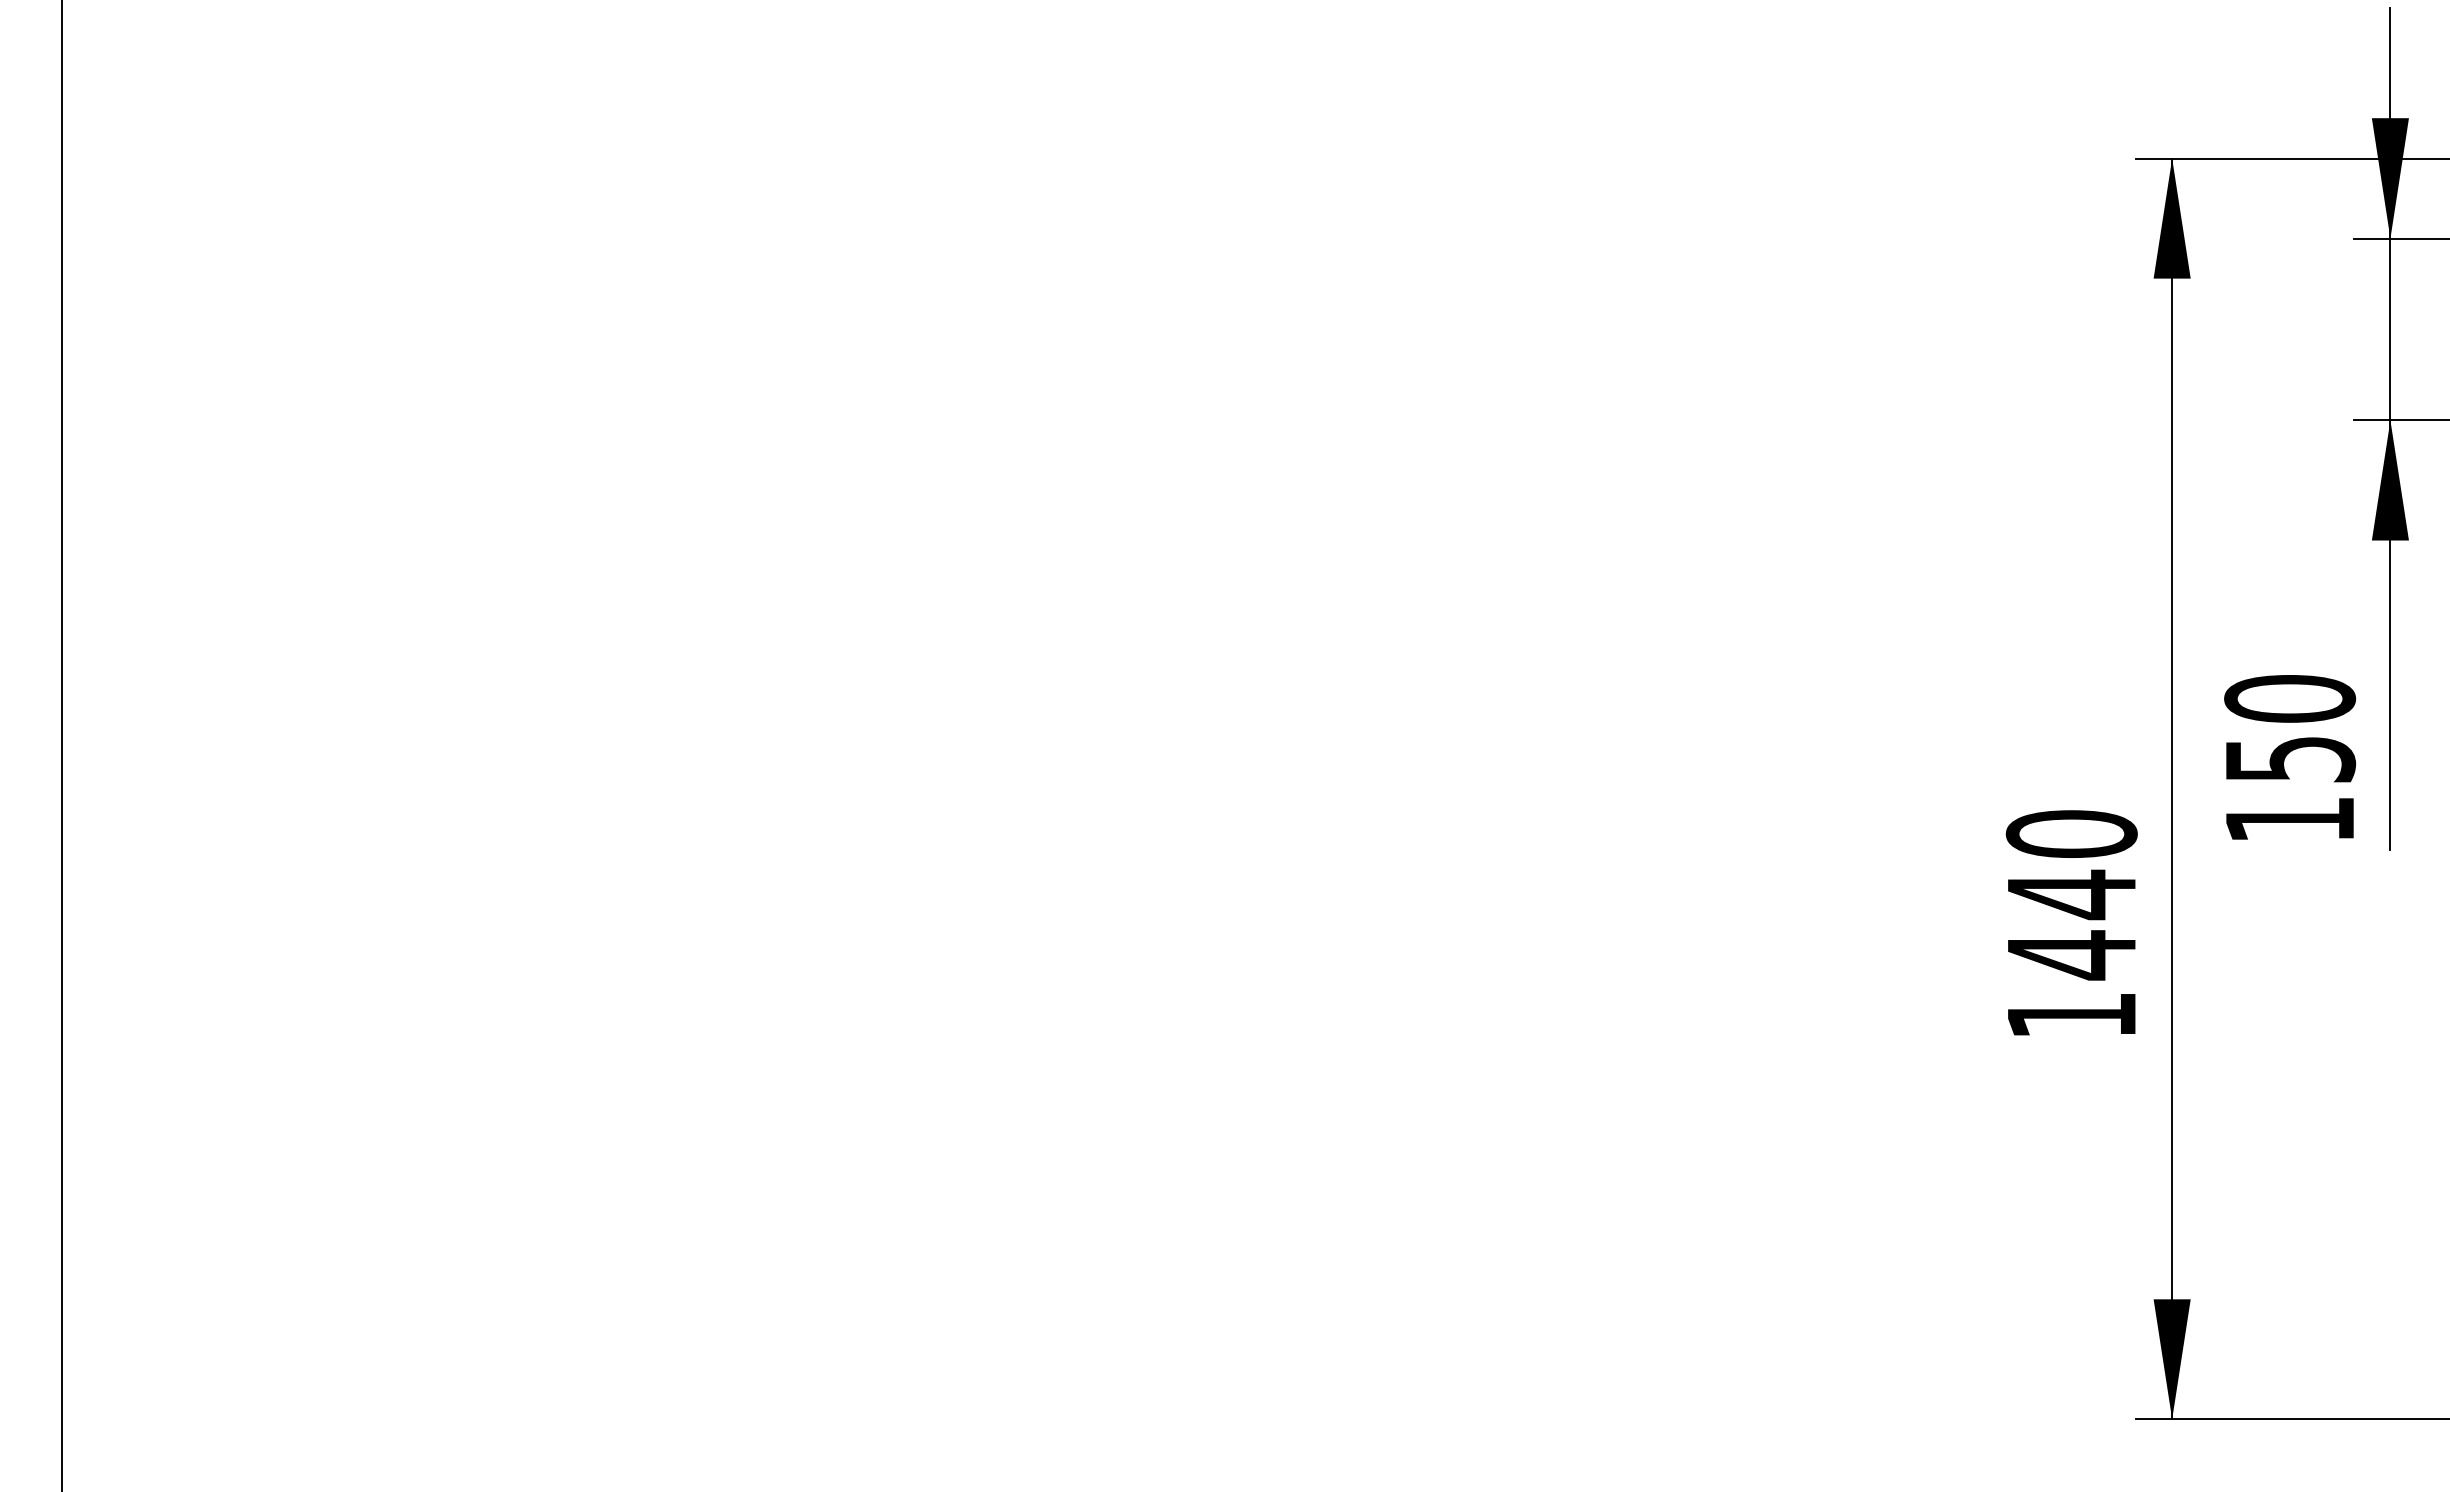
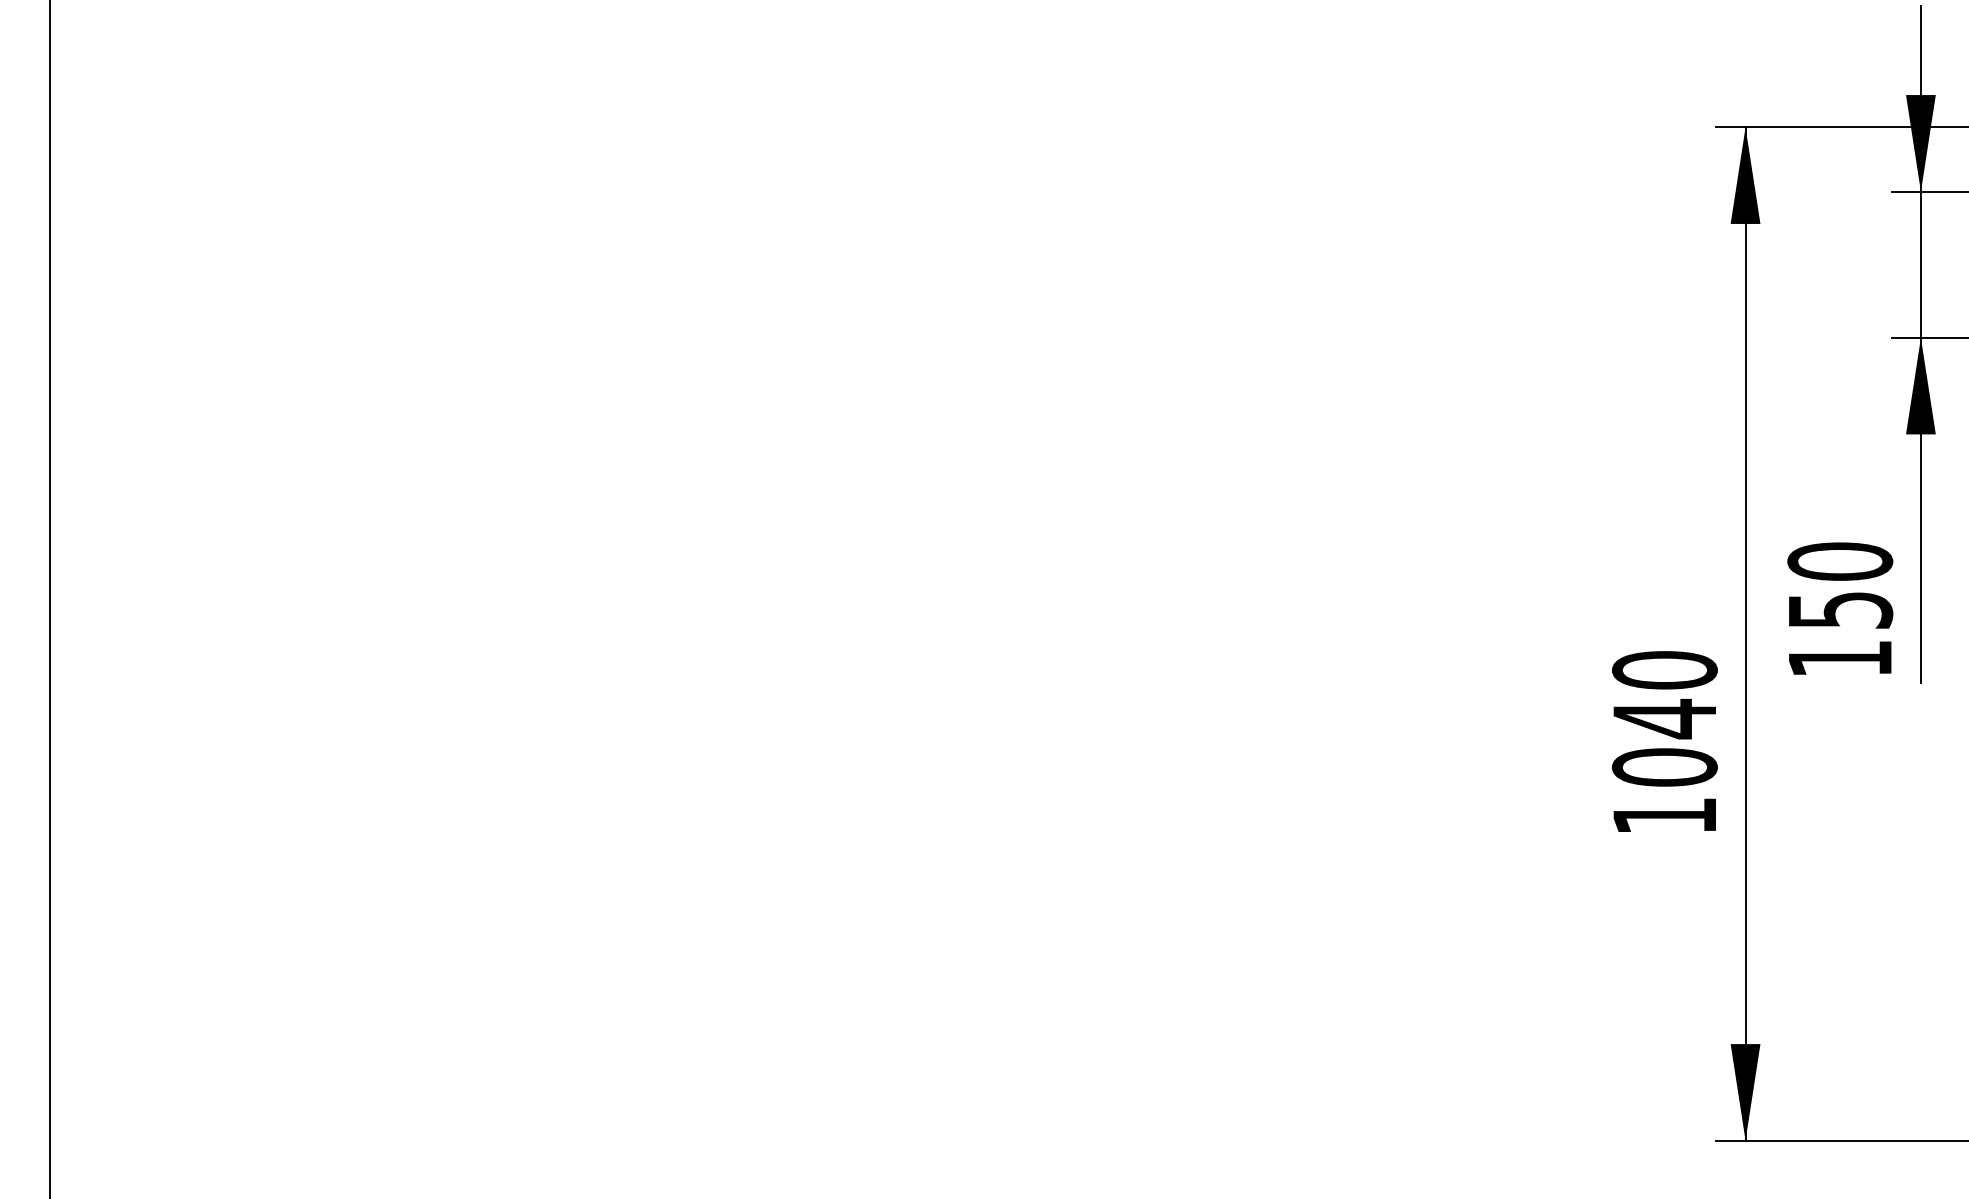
text: (2071, 955) -> (1664, 767), 1440 -> 1040

